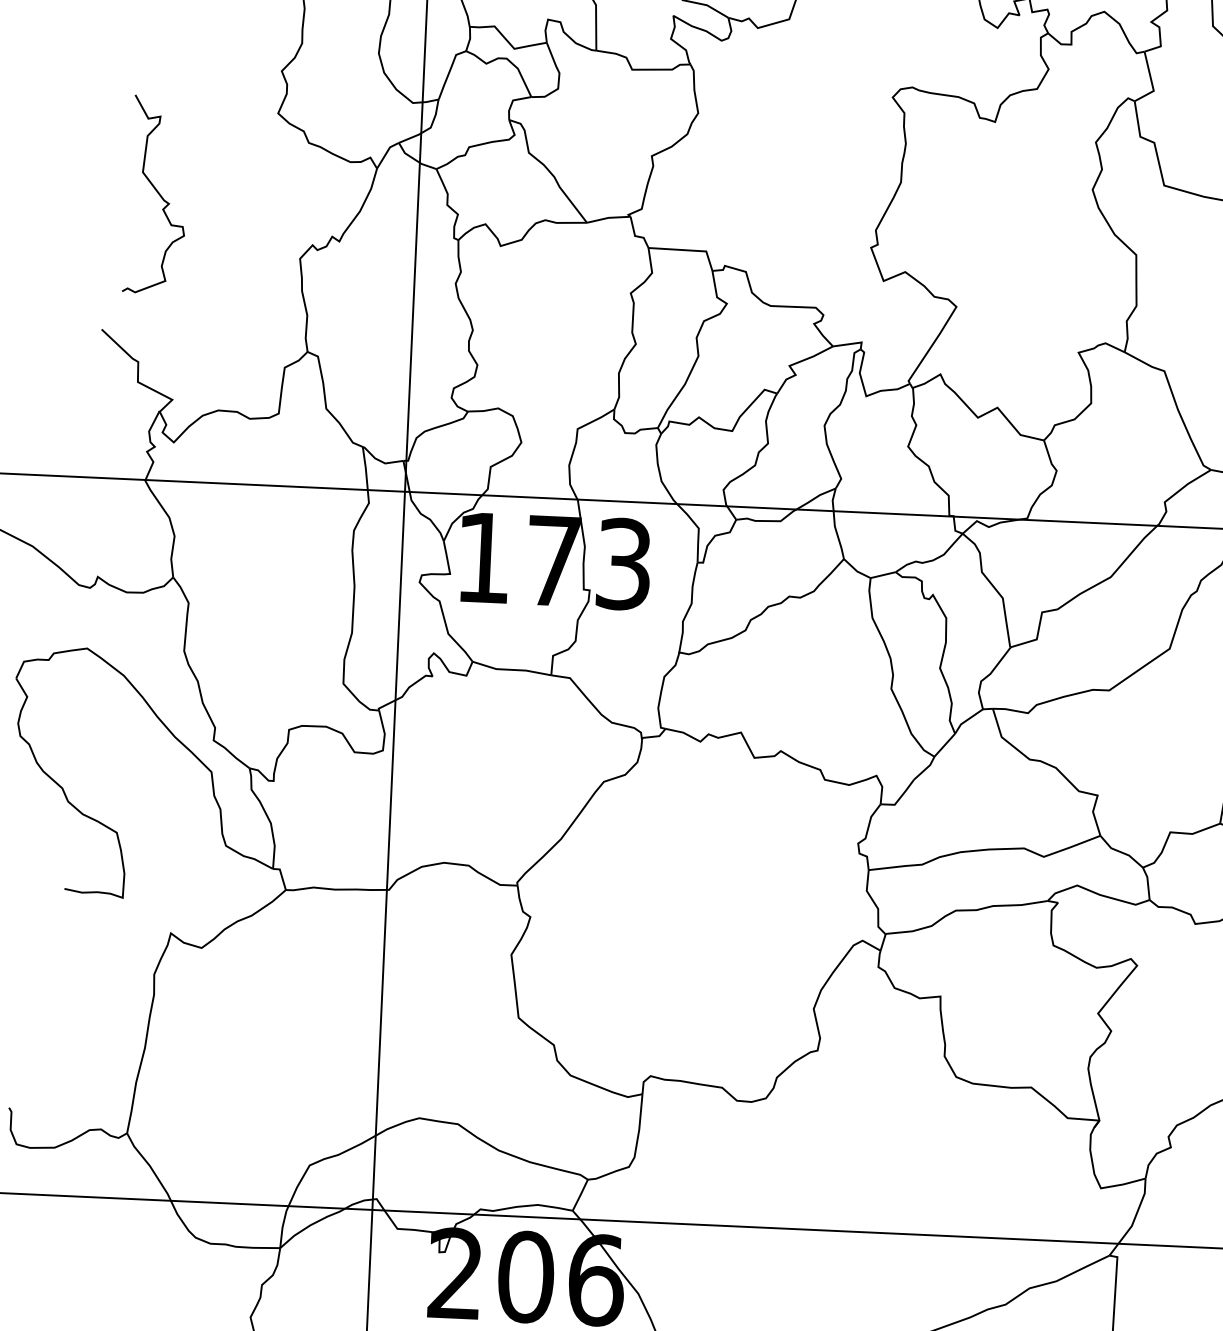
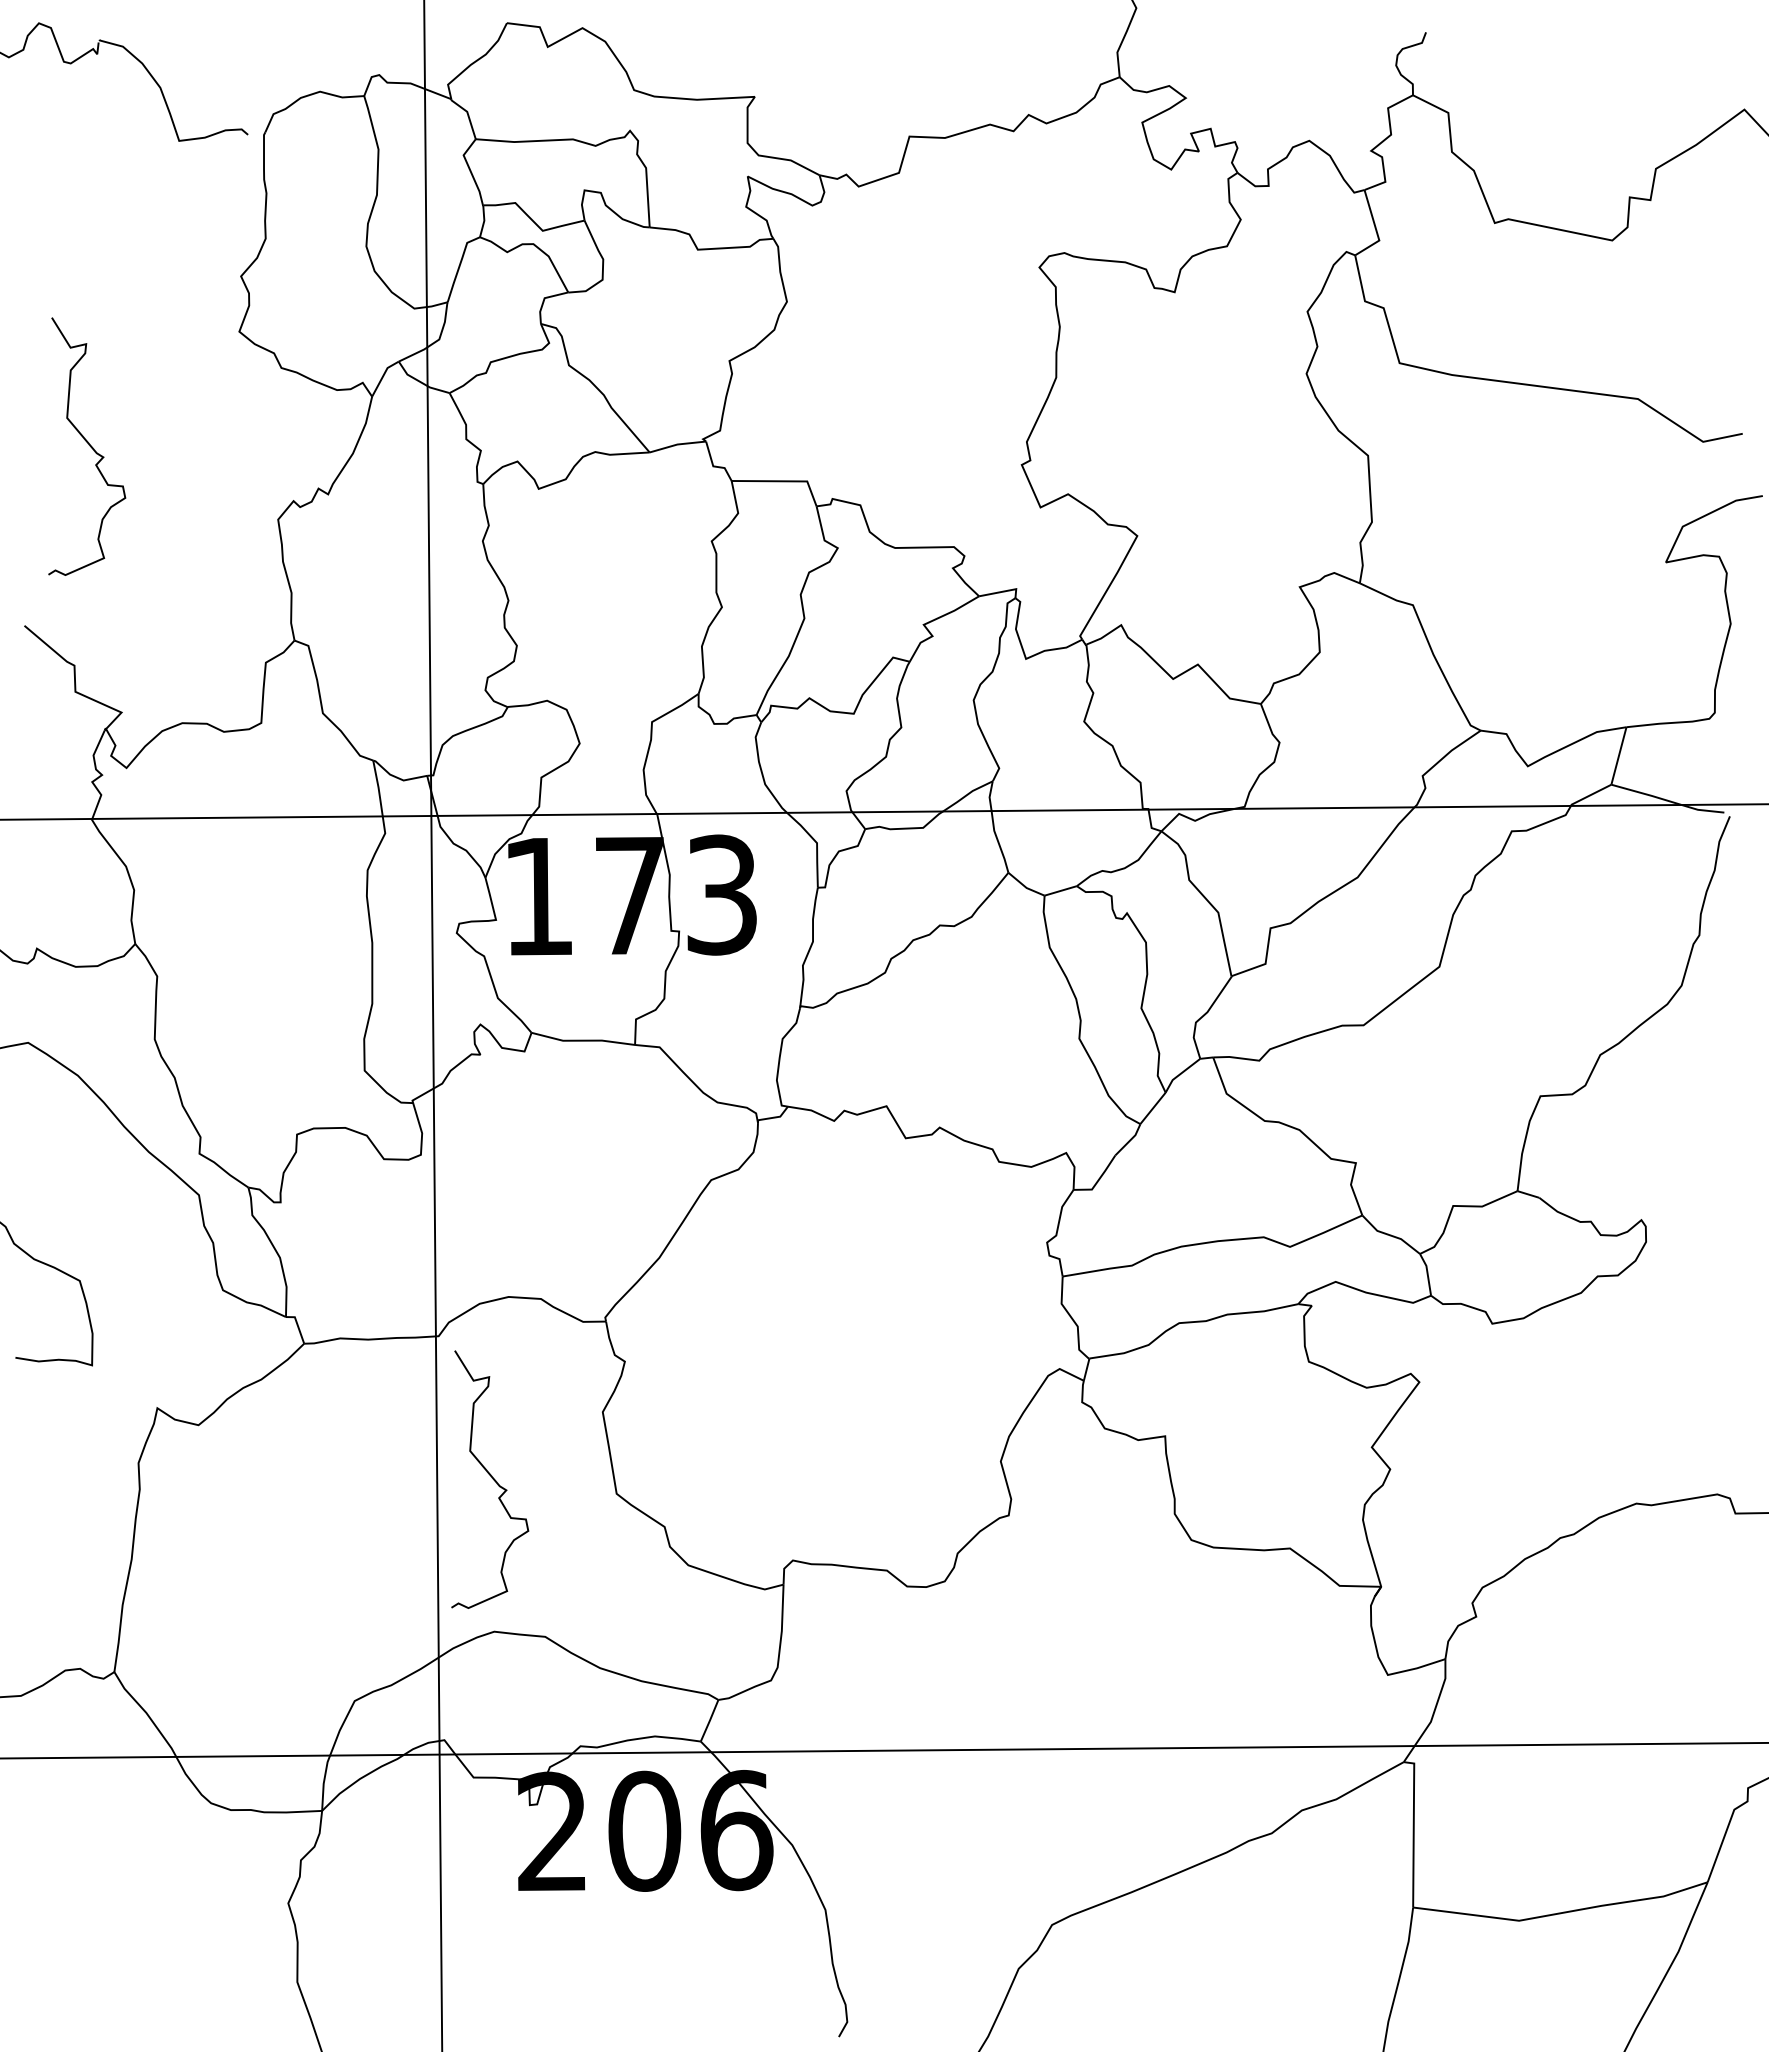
curve: (424, 1001) -> (492, 1479), added

